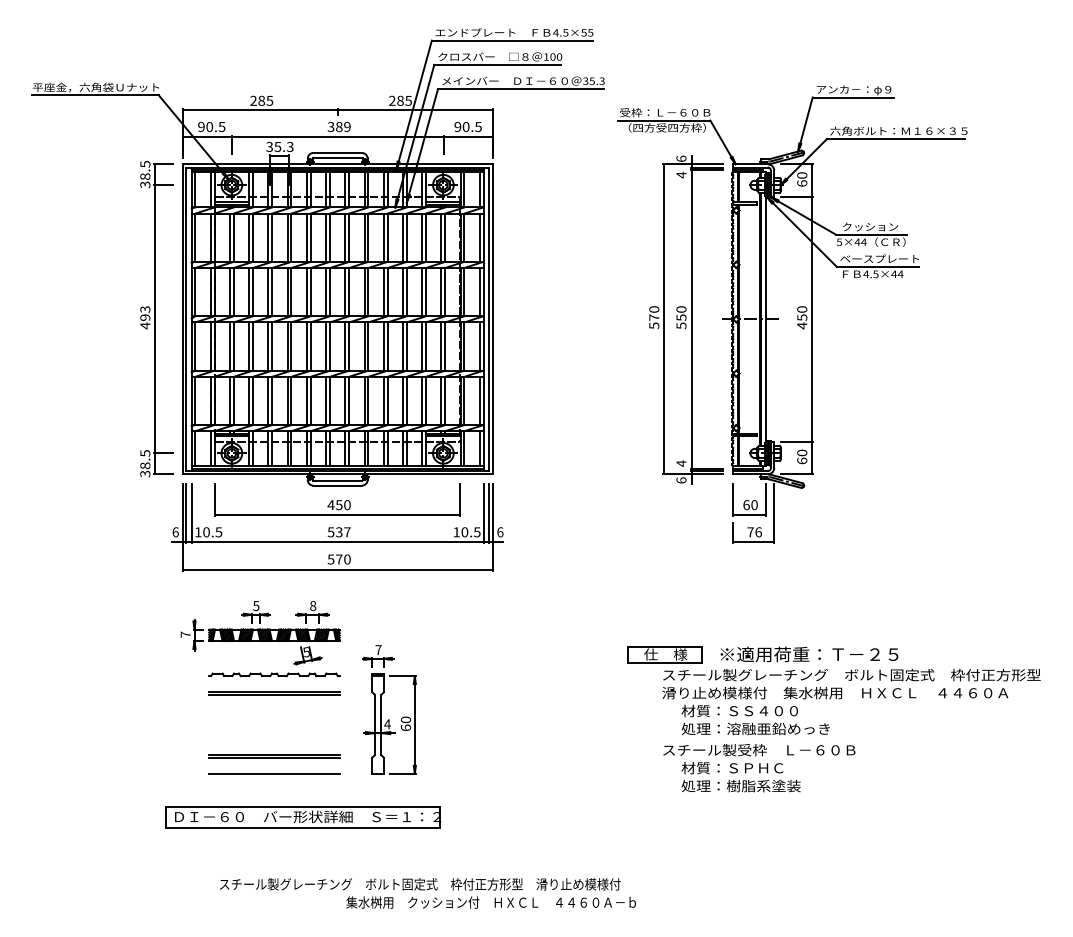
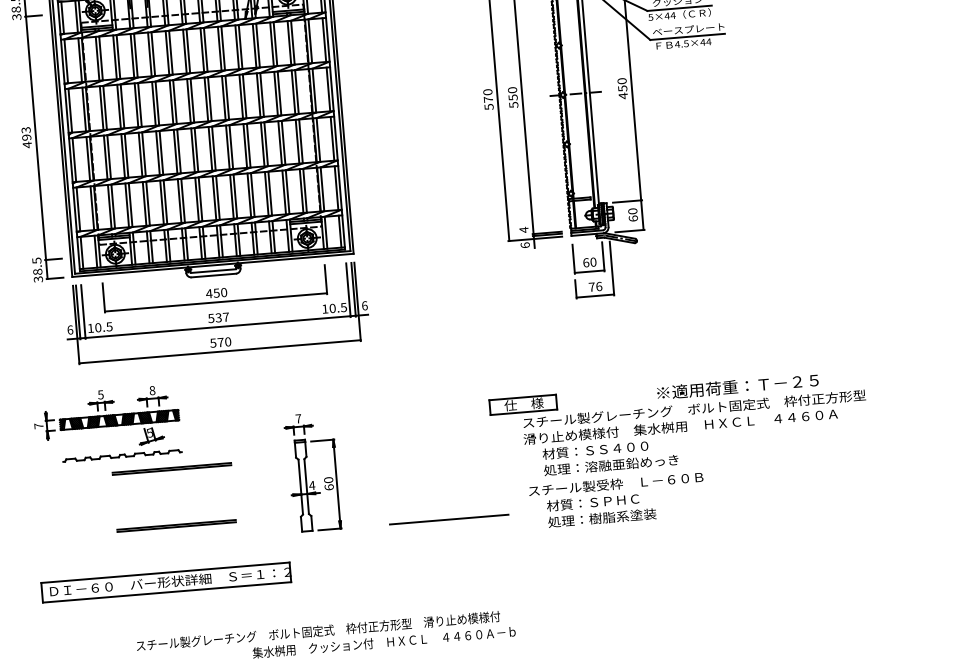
part: (260, 639) -> (107, 424), moved
text: (809, 654) -> (737, 386), moved
part: (381, 709) -> (305, 472), moved
line: (274, 773) -> (449, 519), moved
part: (303, 817) -> (166, 582), moved

